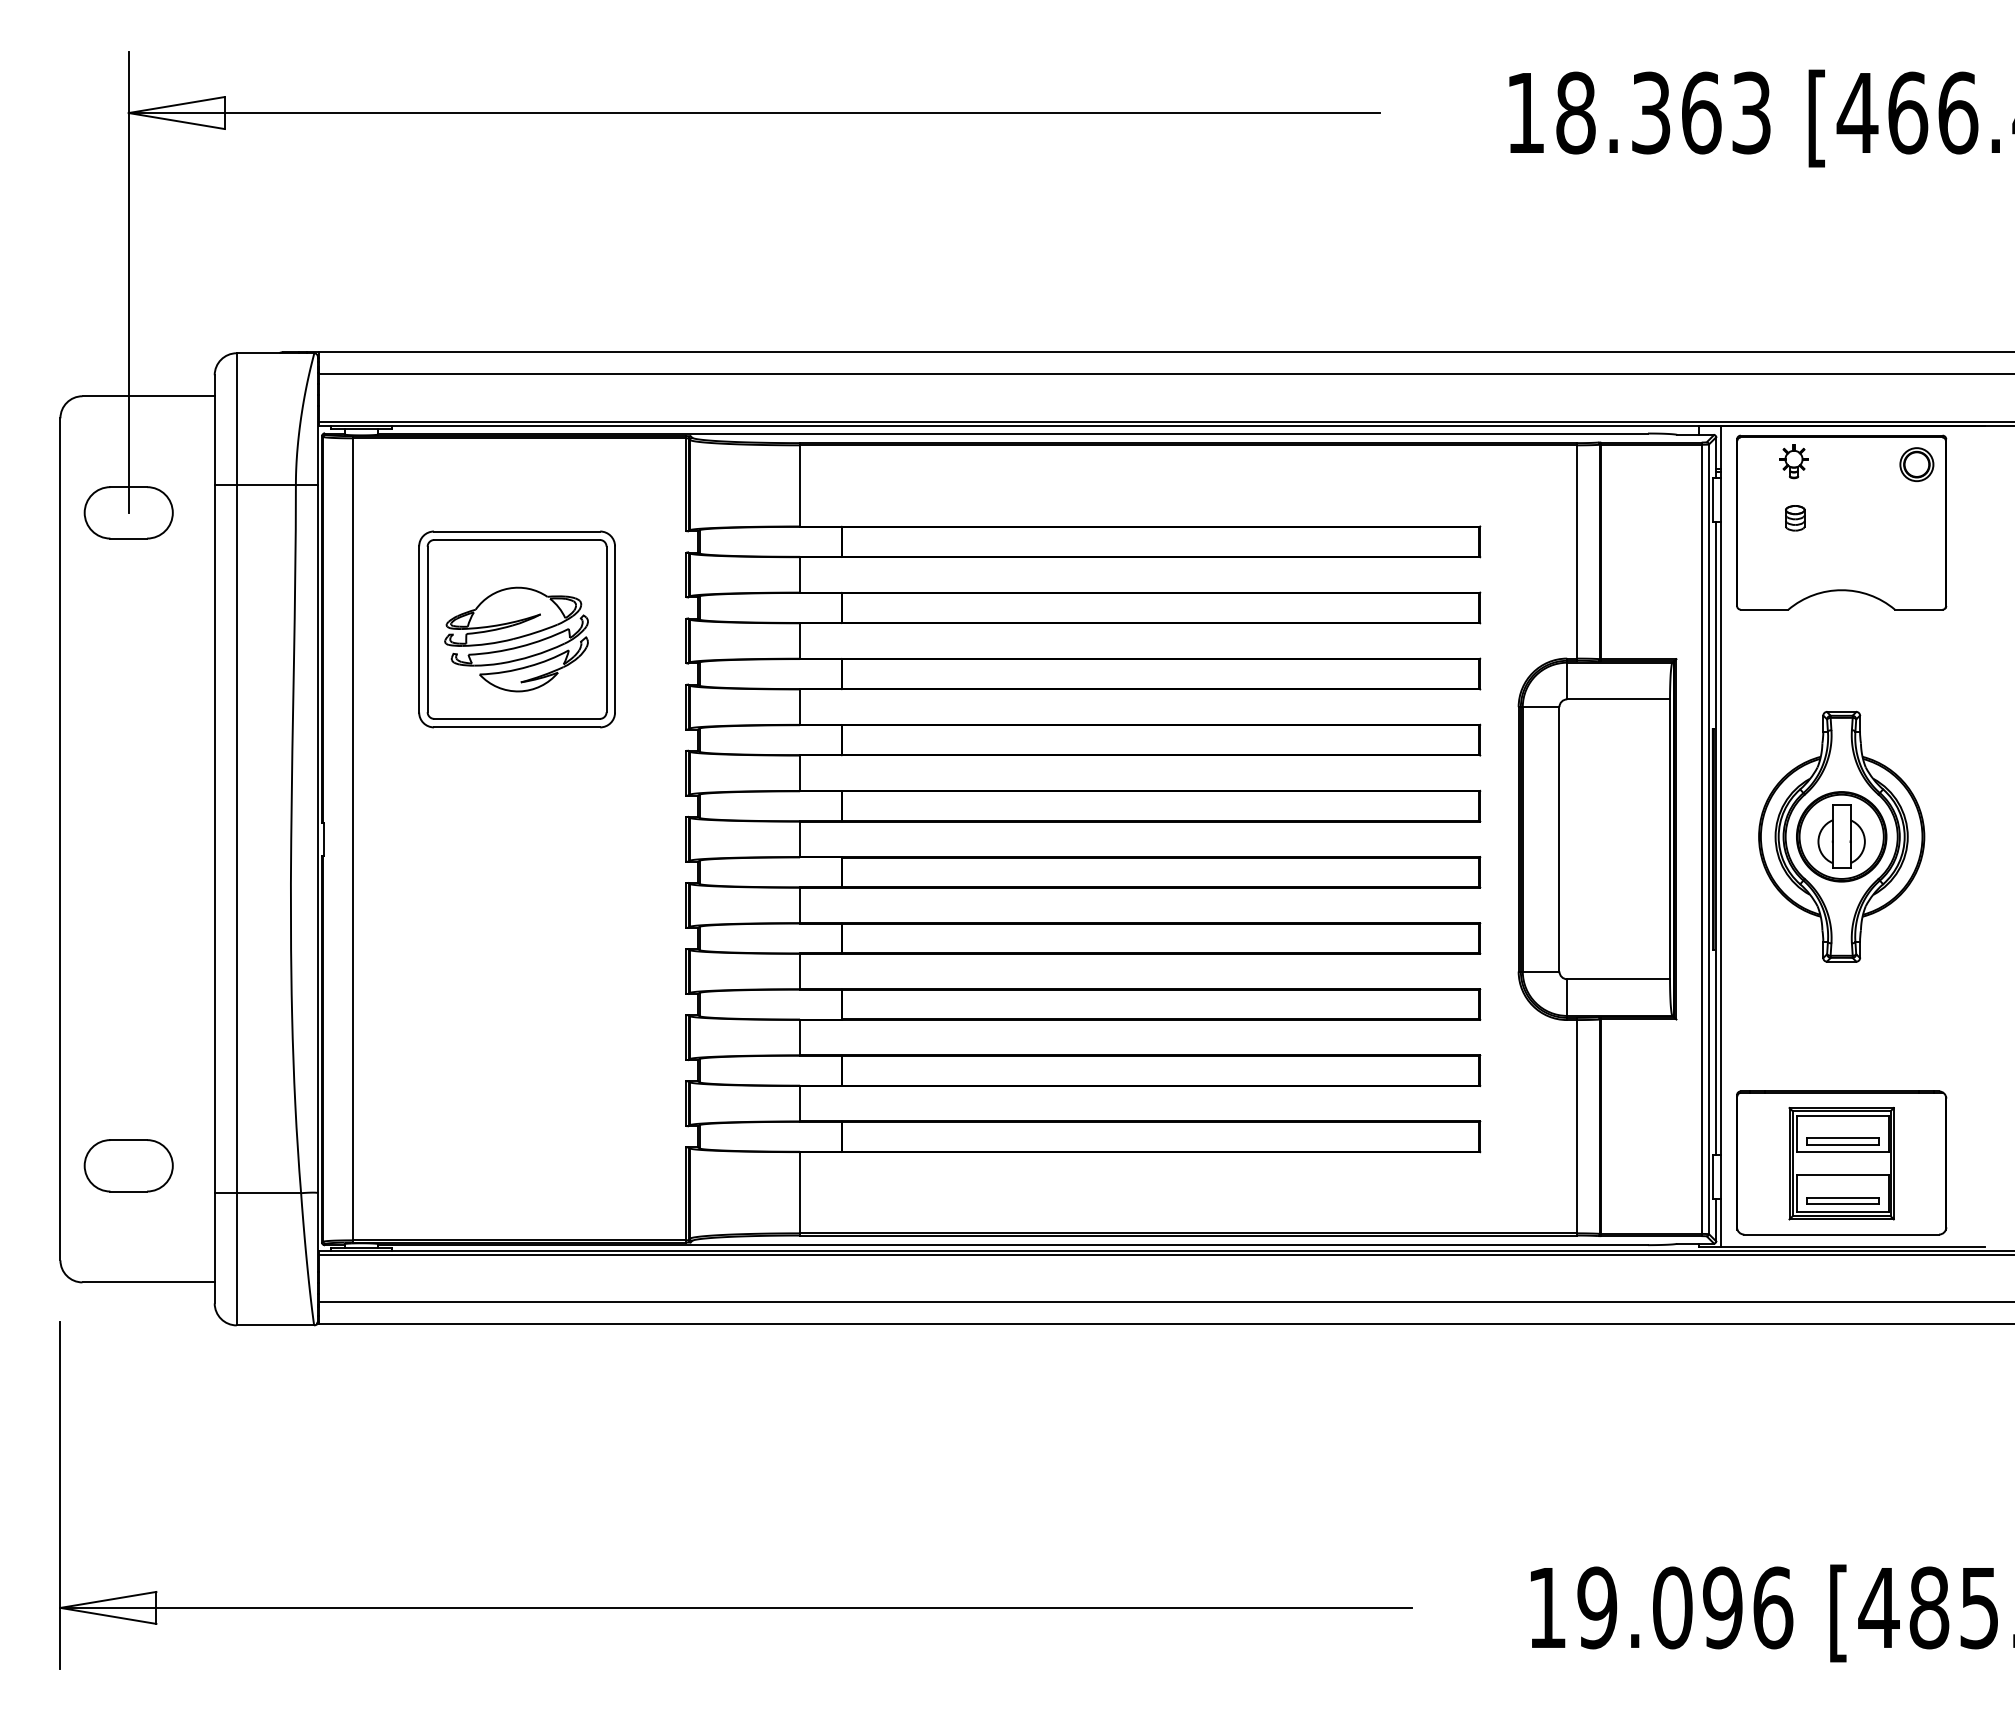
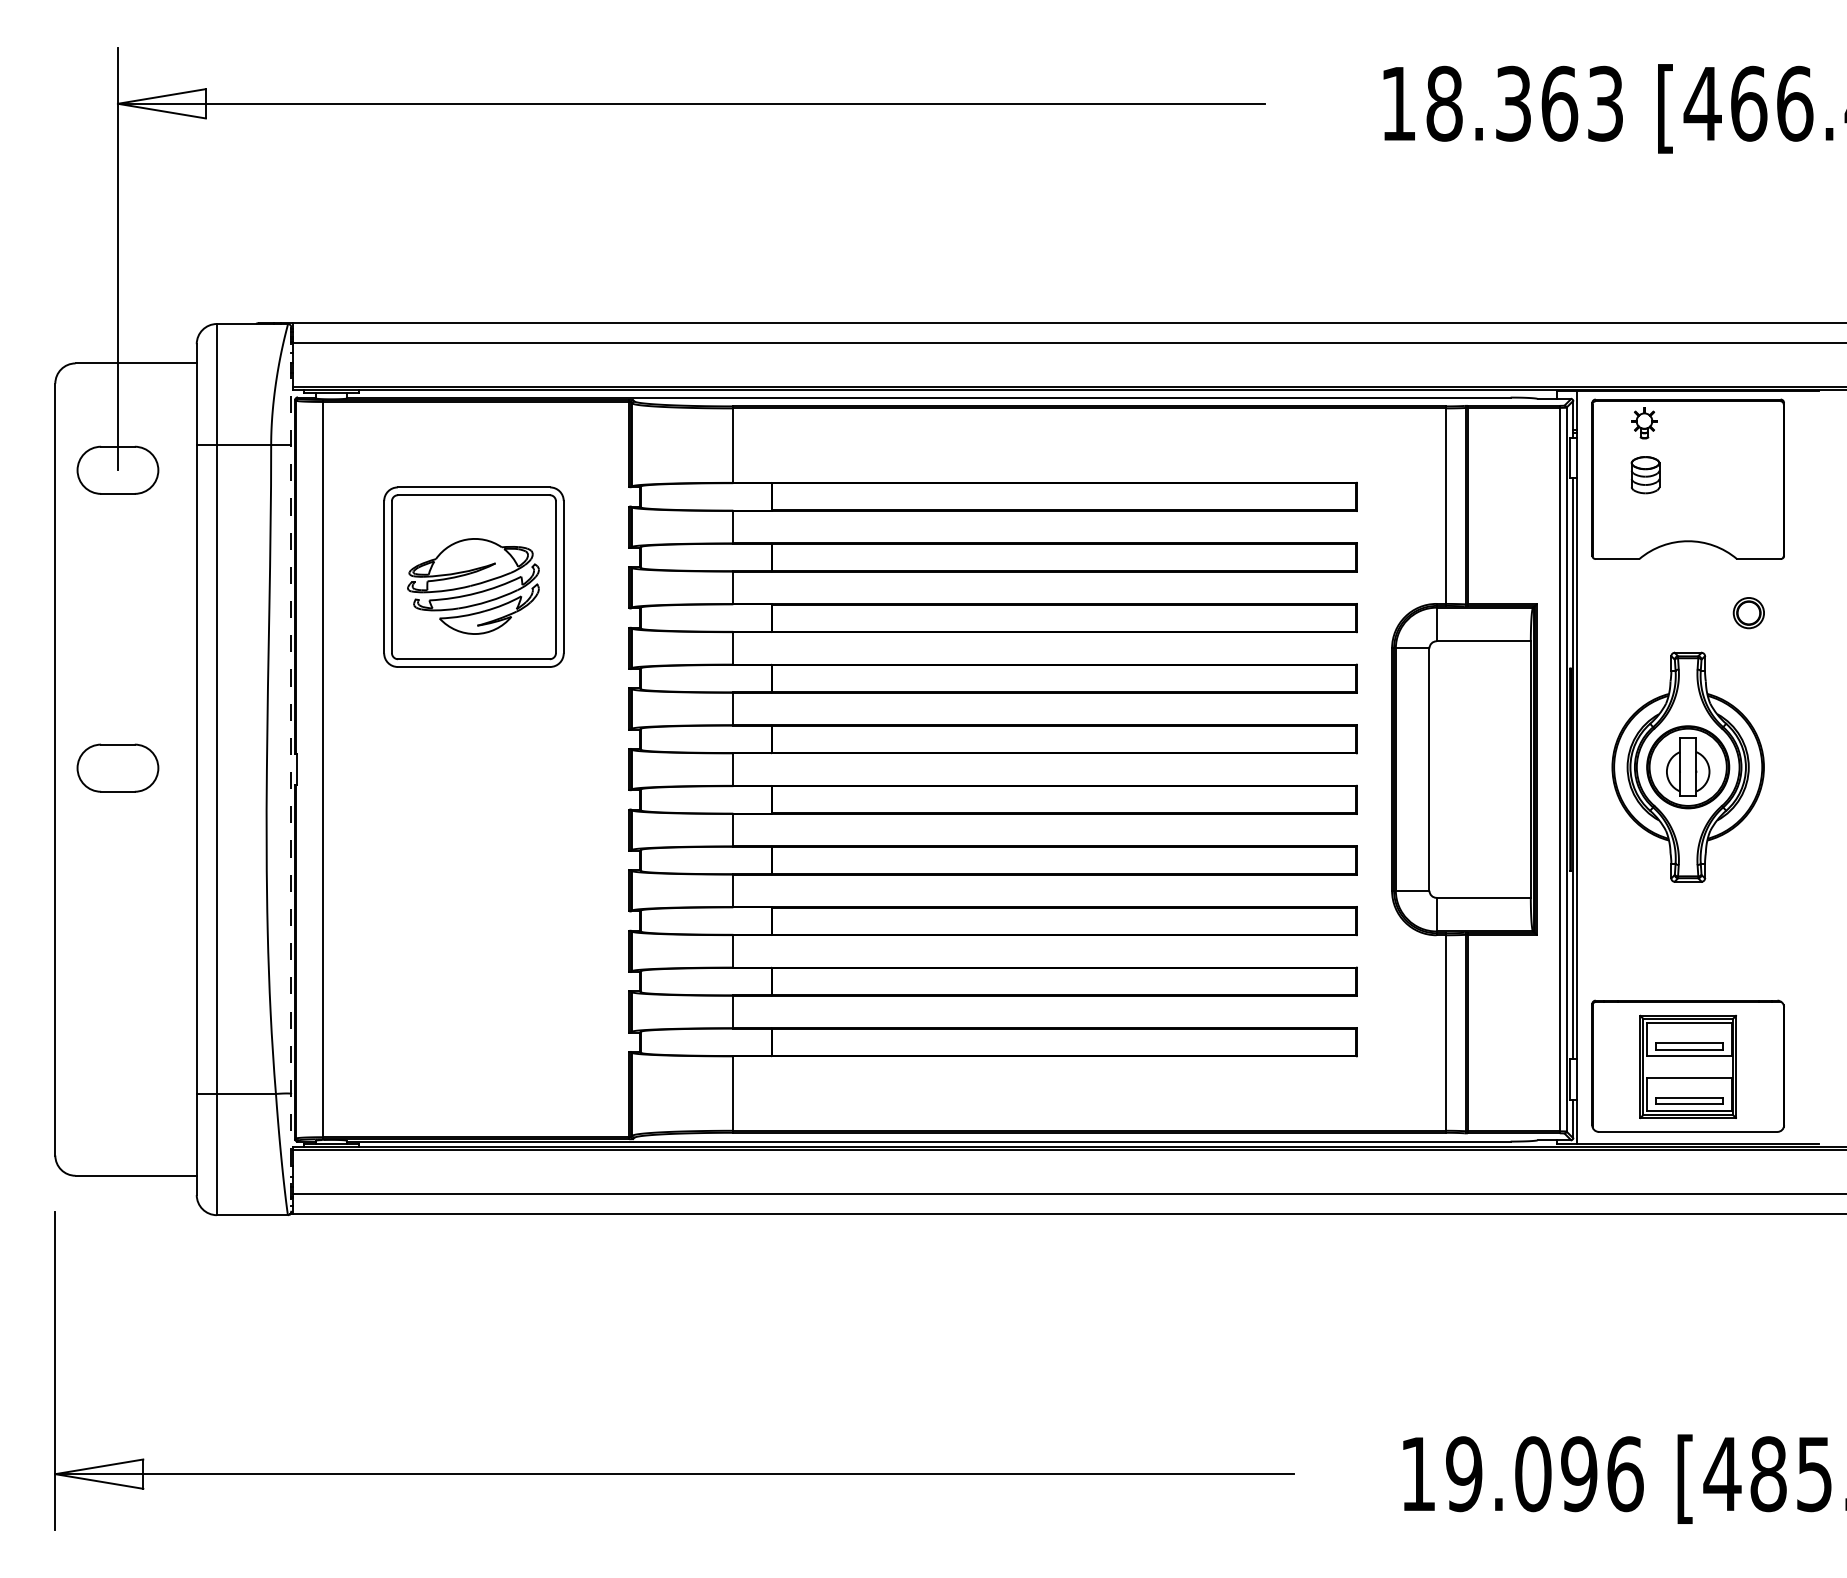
part: (1916, 464) -> (1748, 612), moved
part: (1795, 518) -> (1645, 475), size x1.6
line: (317, 839) -> (290, 769), solid -> dashed
part: (128, 1165) -> (117, 767), moved

